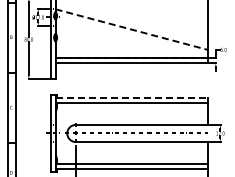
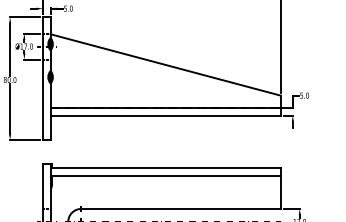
line: (131, 29) -> (165, 64), dashed -> solid
line: (132, 97) -> (166, 167), dashed -> solid

